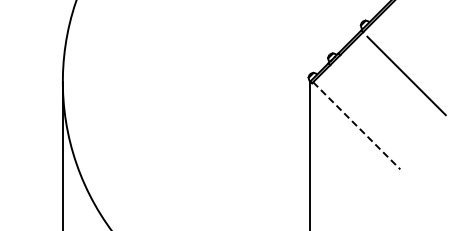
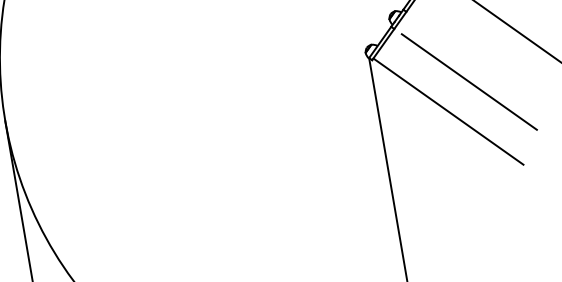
line: (373, 108) -> (468, 81), added
line: (356, 125) -> (448, 111), dashed -> solid

